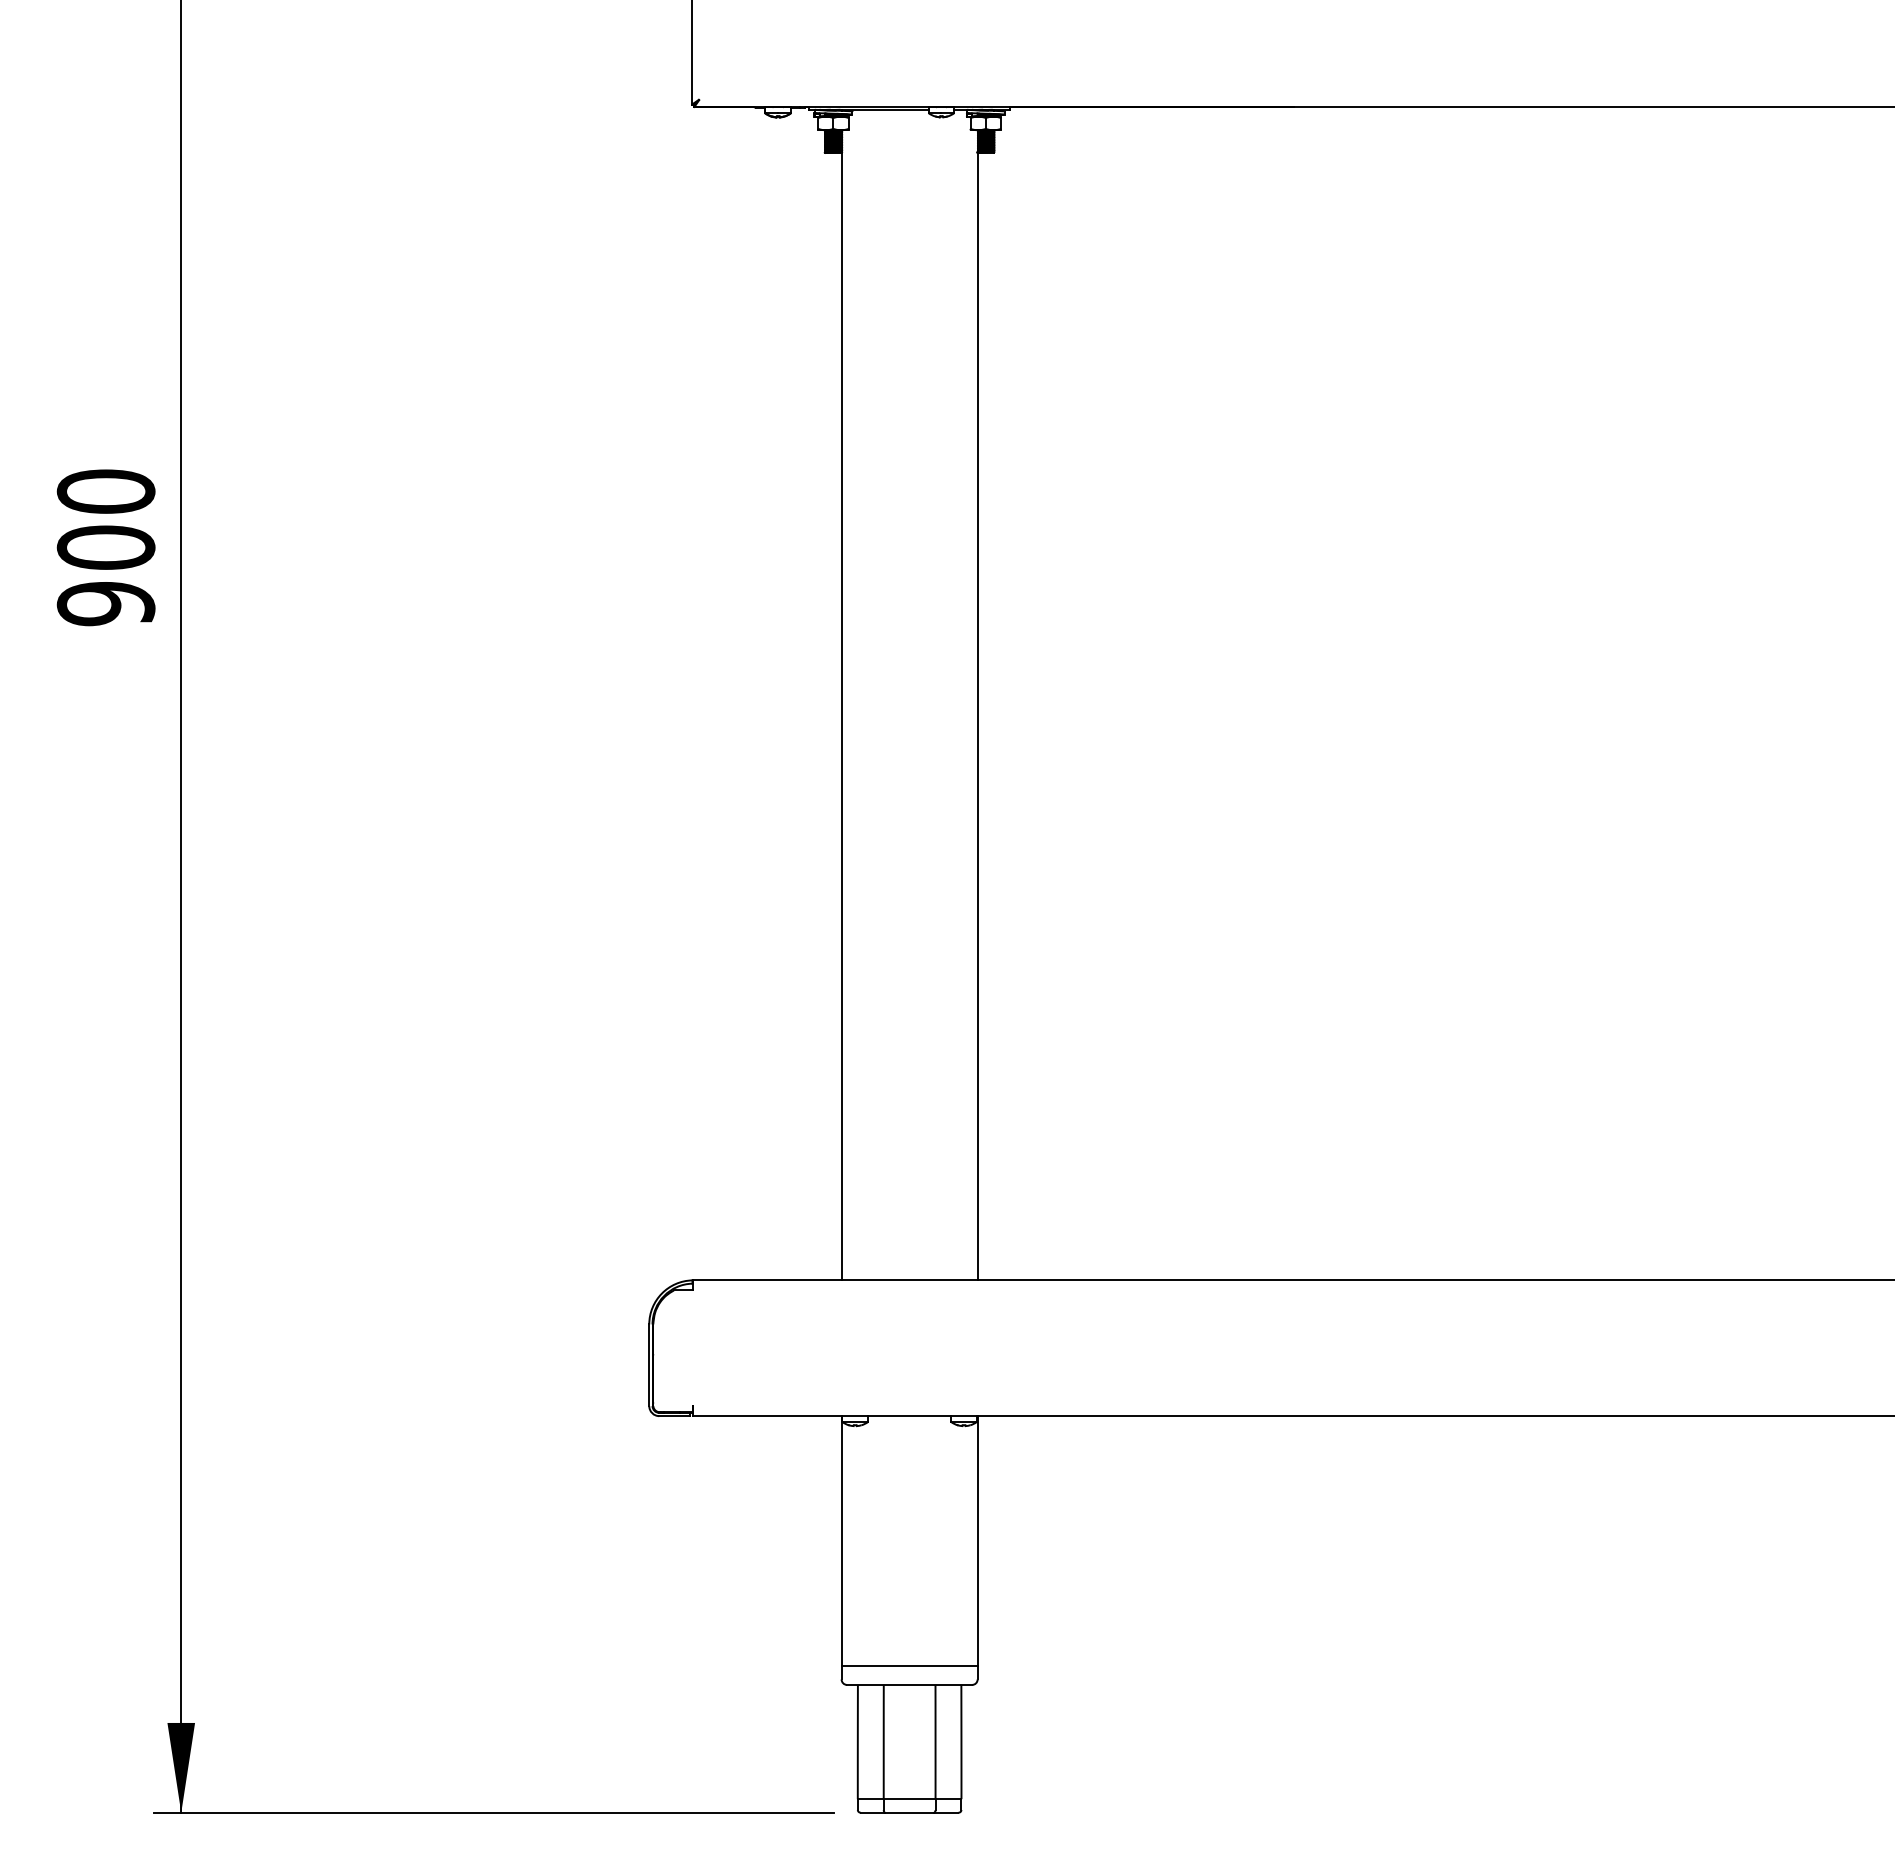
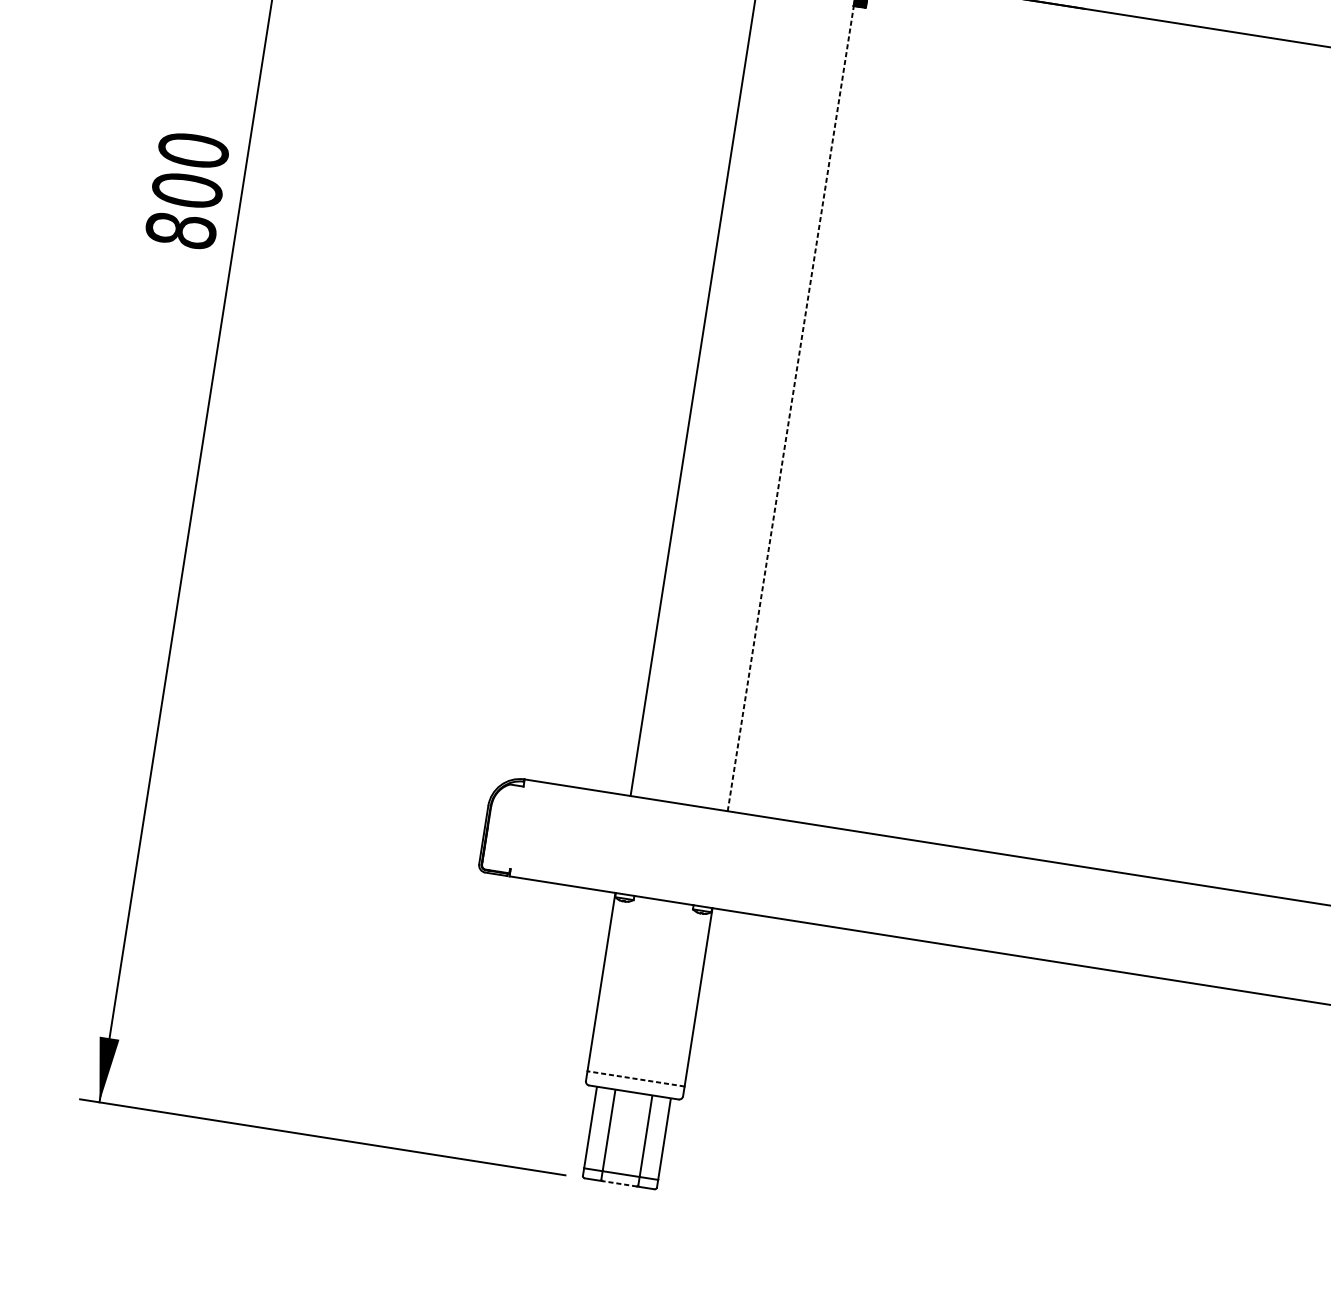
text: (105, 603) -> (180, 230), 900 -> 800
line: (977, 716) -> (790, 408), solid -> dashed
line: (909, 1665) -> (636, 1078), solid -> dashed
line: (909, 1812) -> (619, 1183), solid -> dashed

